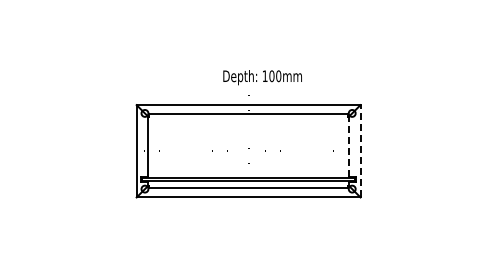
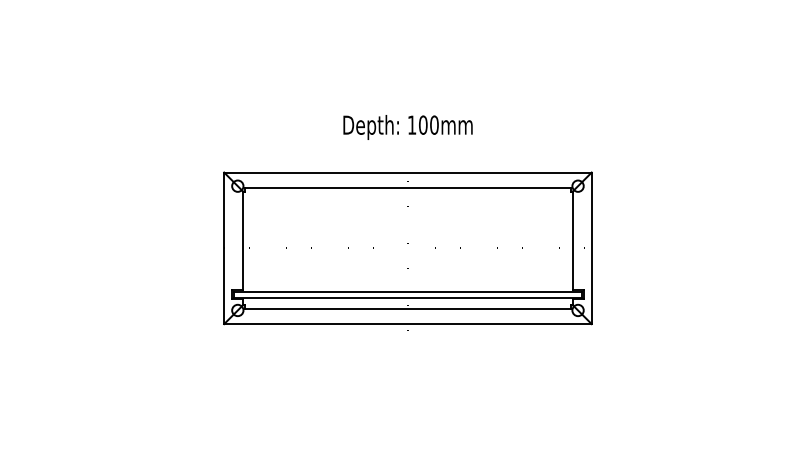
text: (262, 77) -> (407, 127), moved
line: (348, 146) -> (571, 240), dashed -> solid
line: (360, 150) -> (591, 247), dashed -> solid

